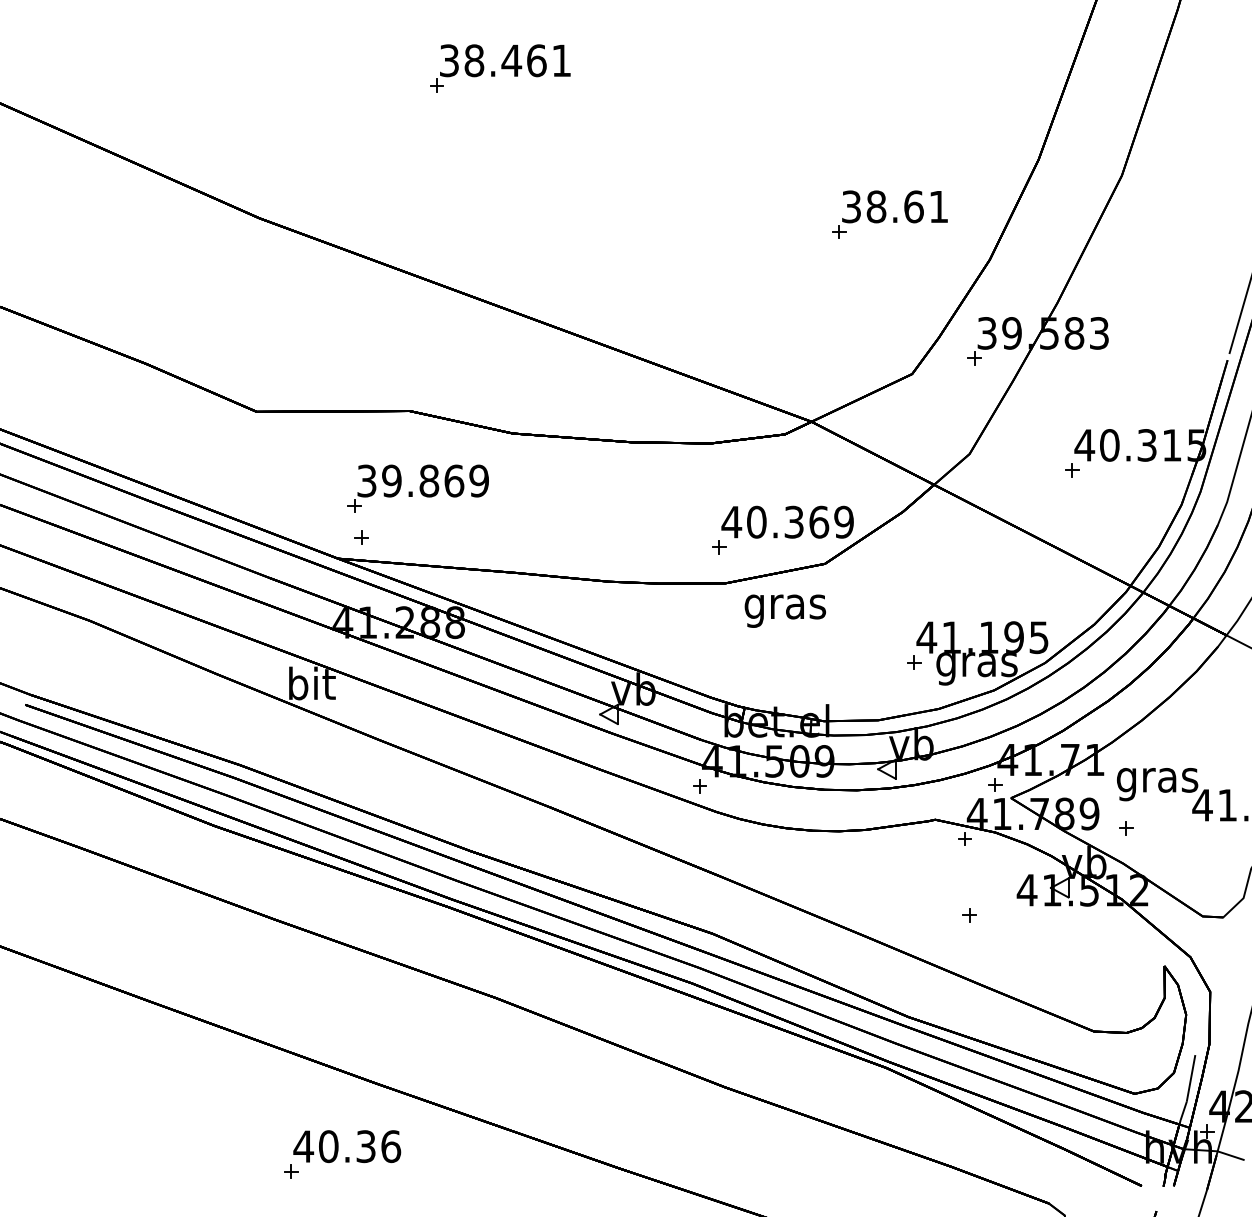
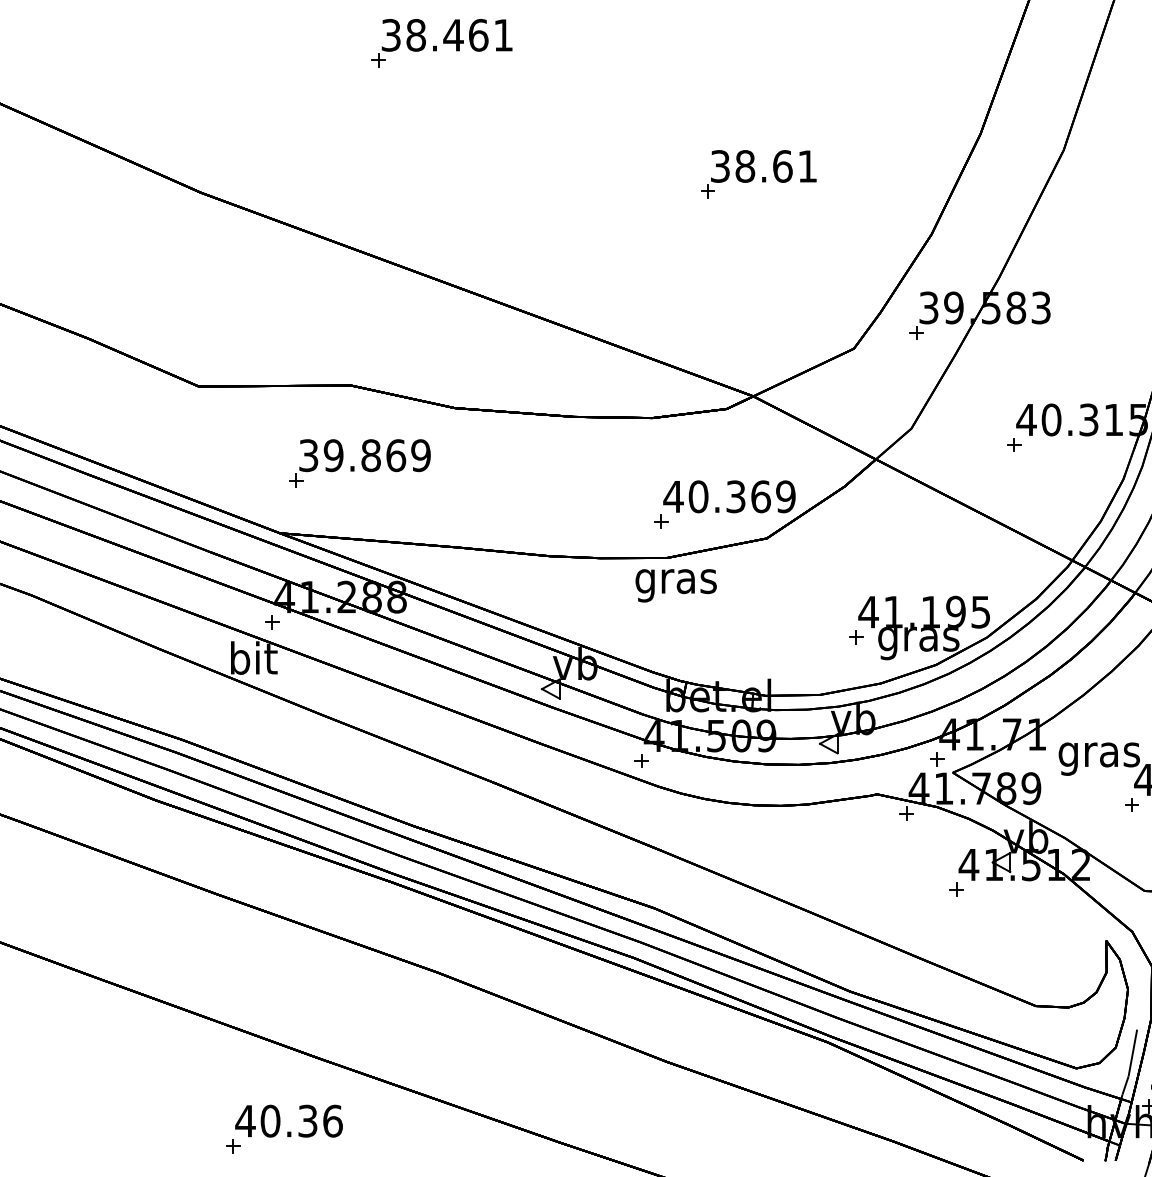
part: (889, 214) -> (758, 174), moved
part: (361, 537) -> (272, 622), moved
text: (784, 610) -> (675, 585), moved
part: (1126, 828) -> (1132, 805), moved
part: (969, 915) -> (956, 890), moved

